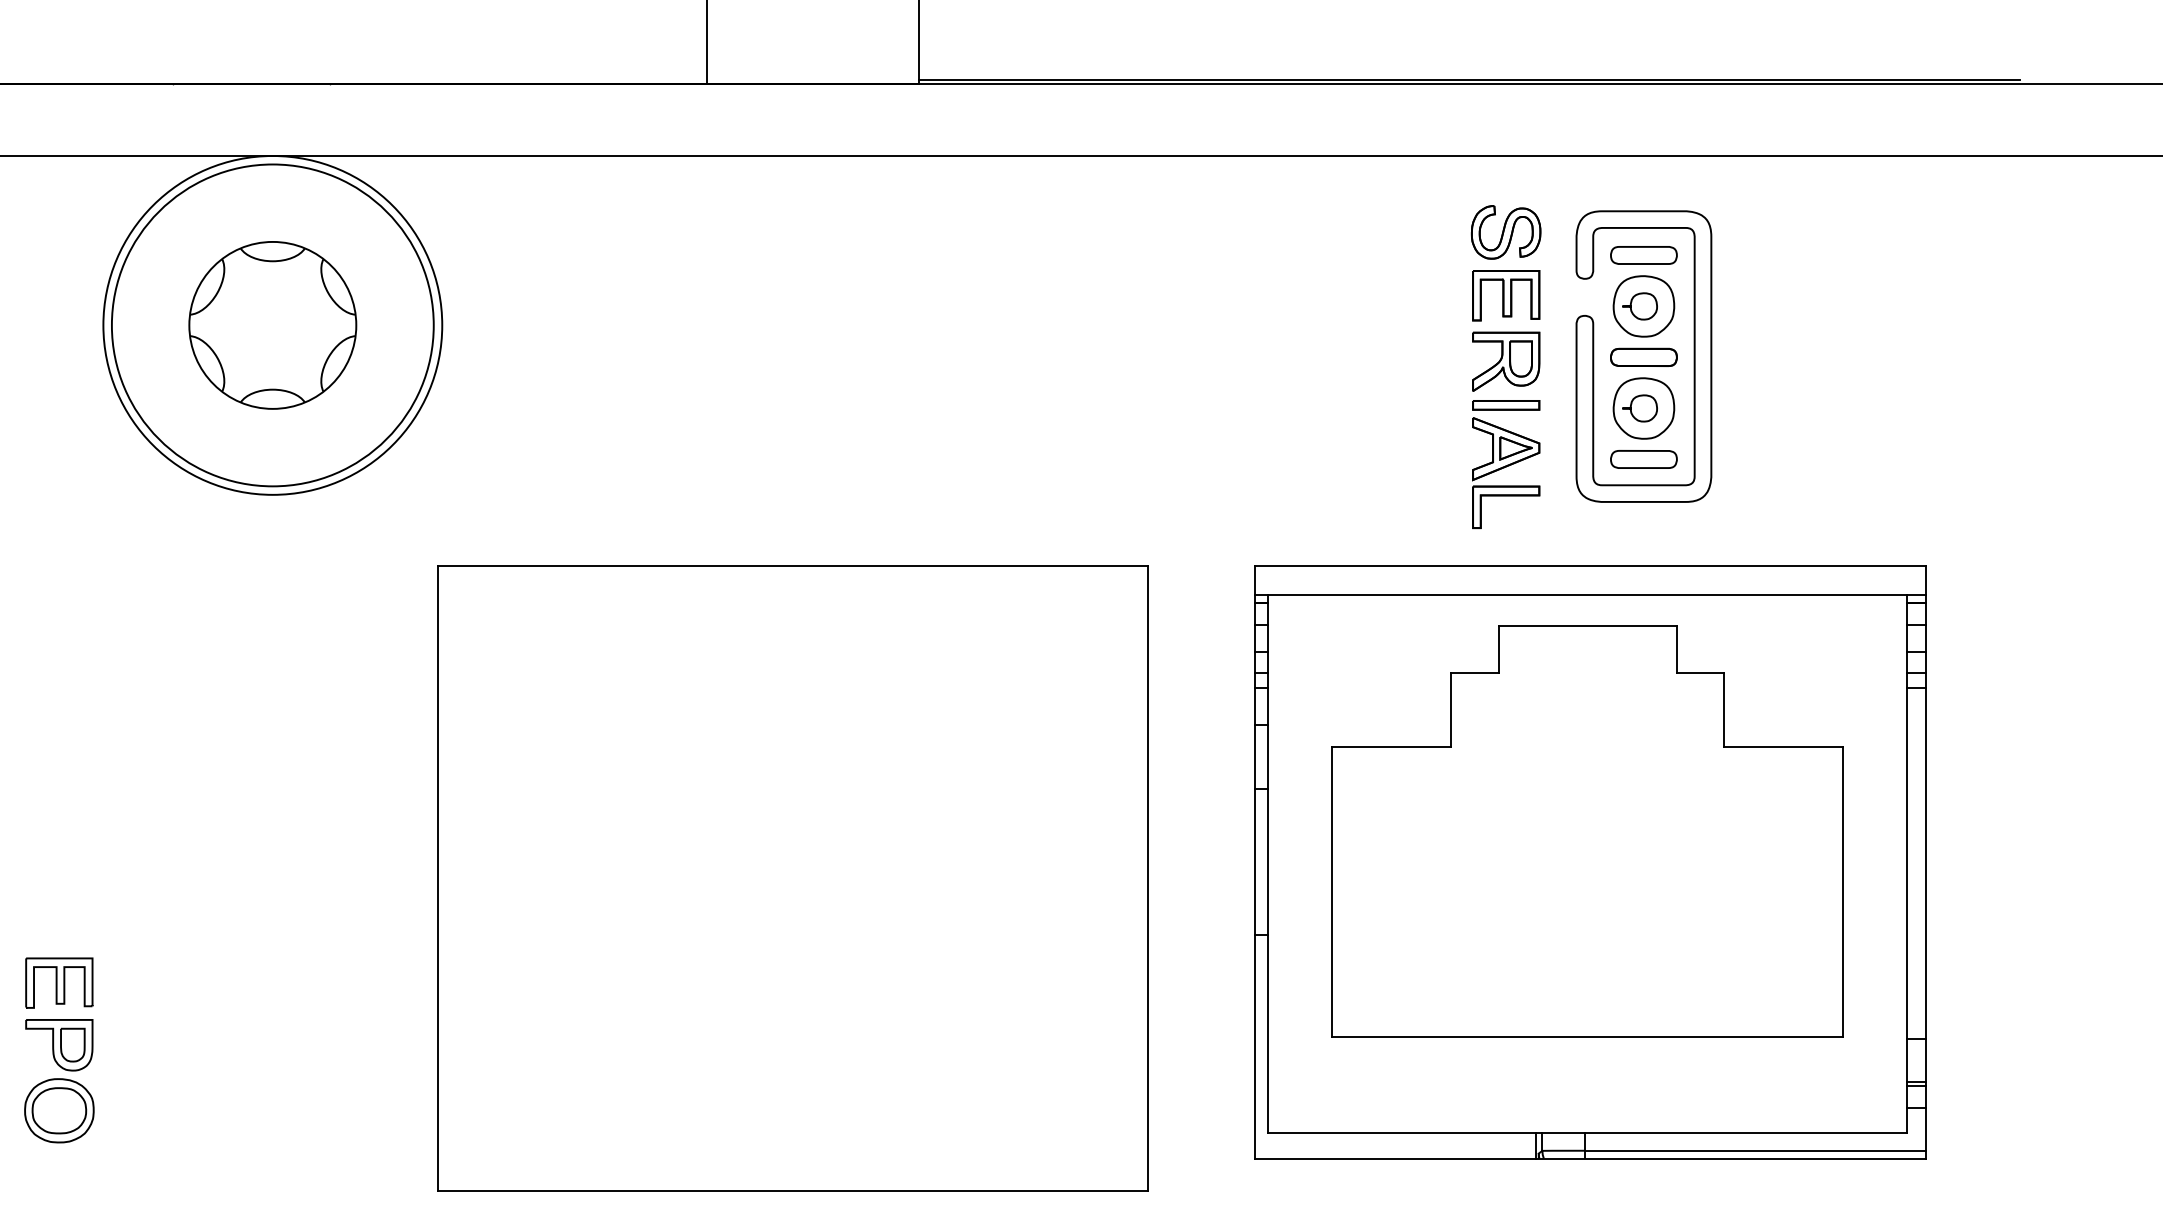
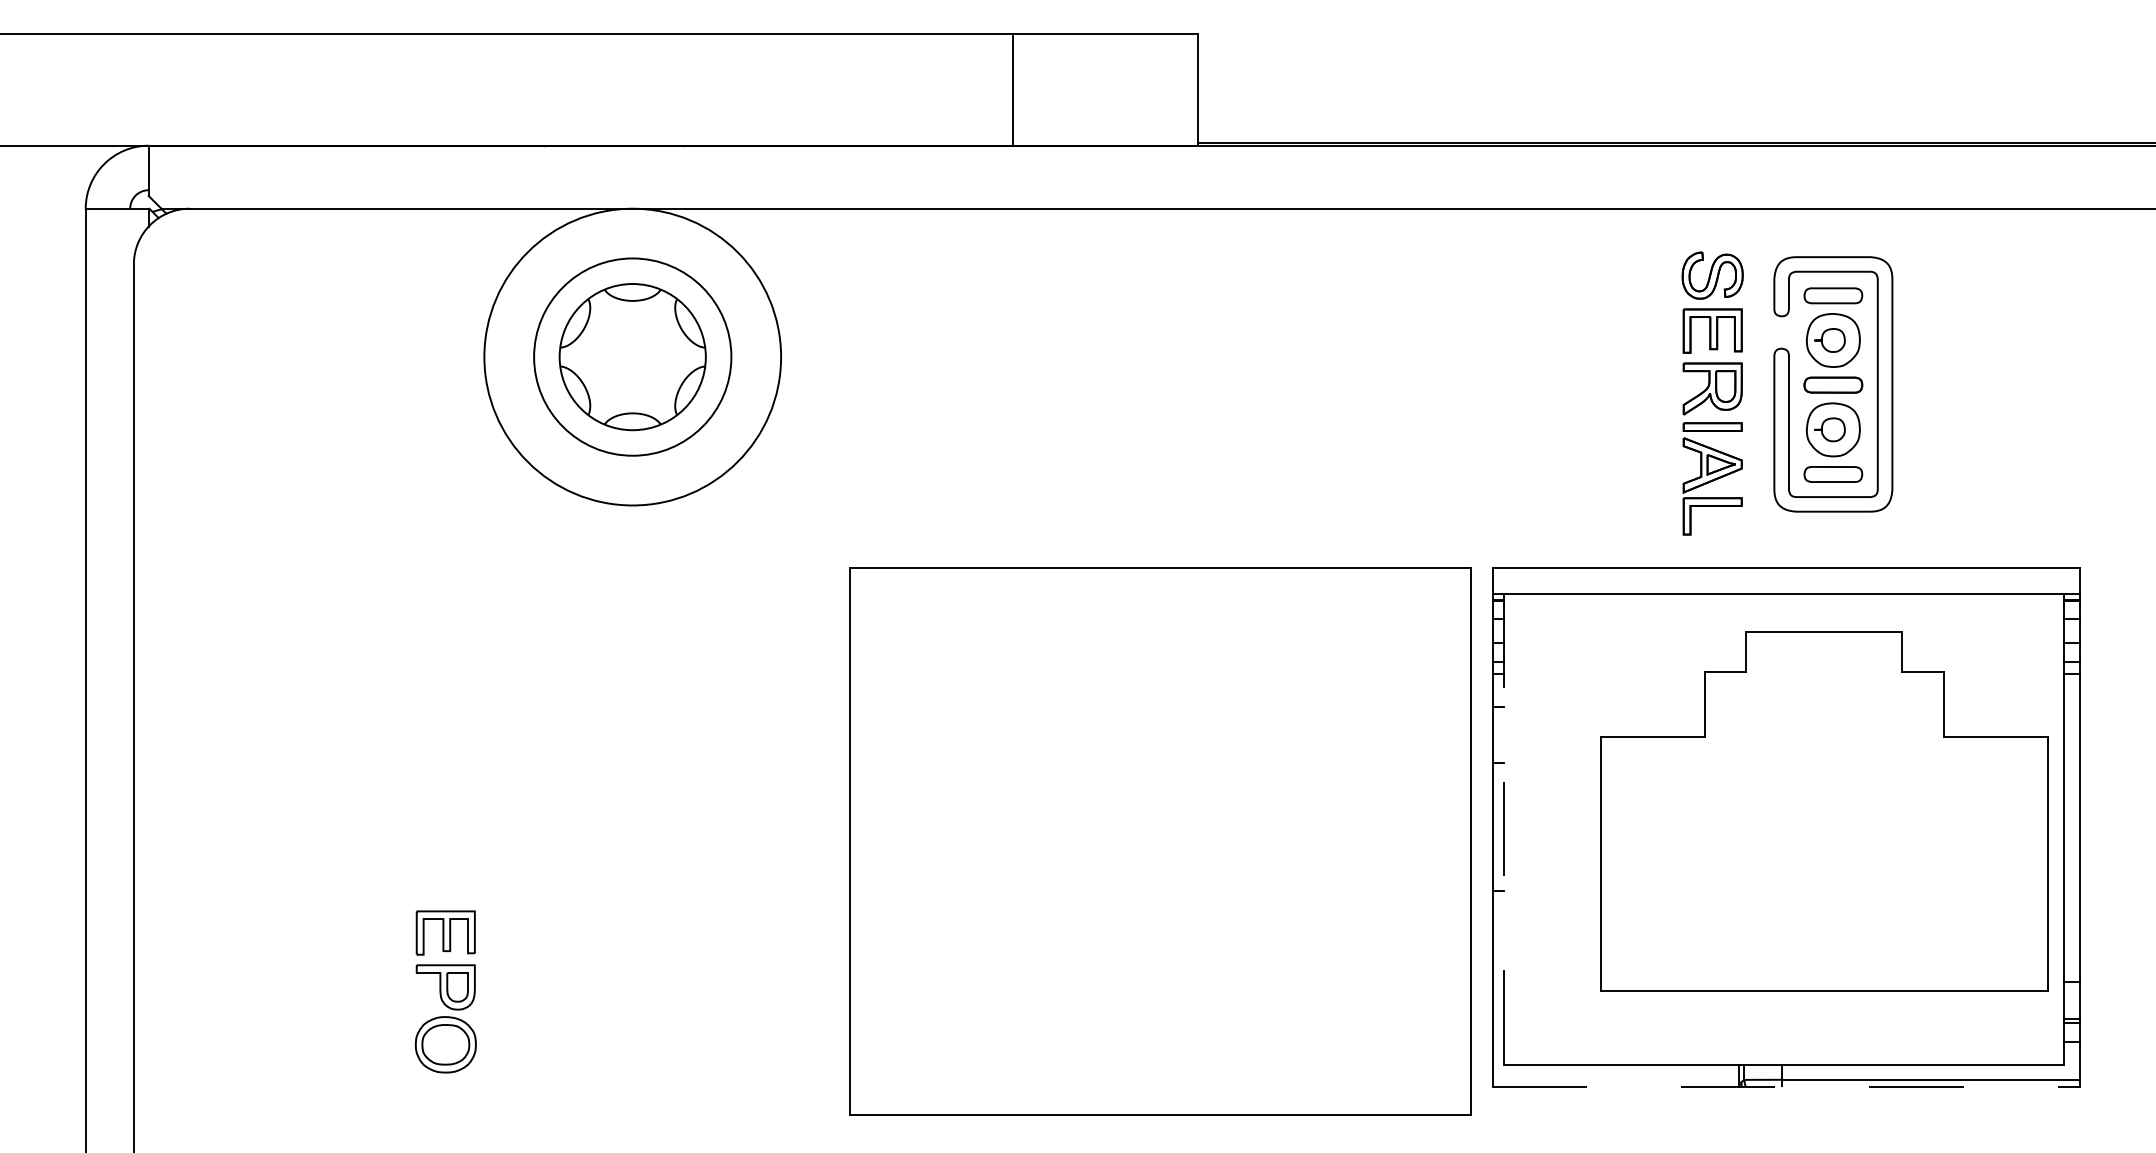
circle: (272, 325) -> (632, 357), size x0.7
part: (1588, 831) -> (1824, 811), moved
line: (1268, 864) -> (1504, 829), solid -> dashed
part: (793, 878) -> (1160, 841), moved
line: (1590, 1158) -> (1786, 1086), solid -> dashed

